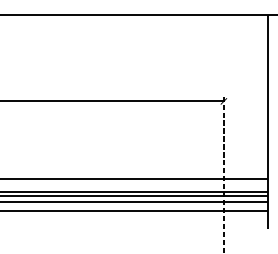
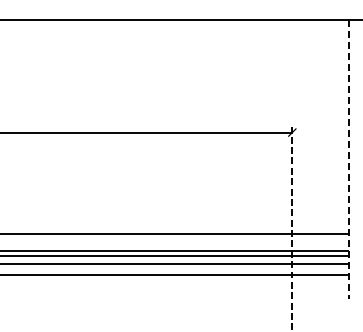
line: (267, 122) -> (349, 160), solid -> dashed

